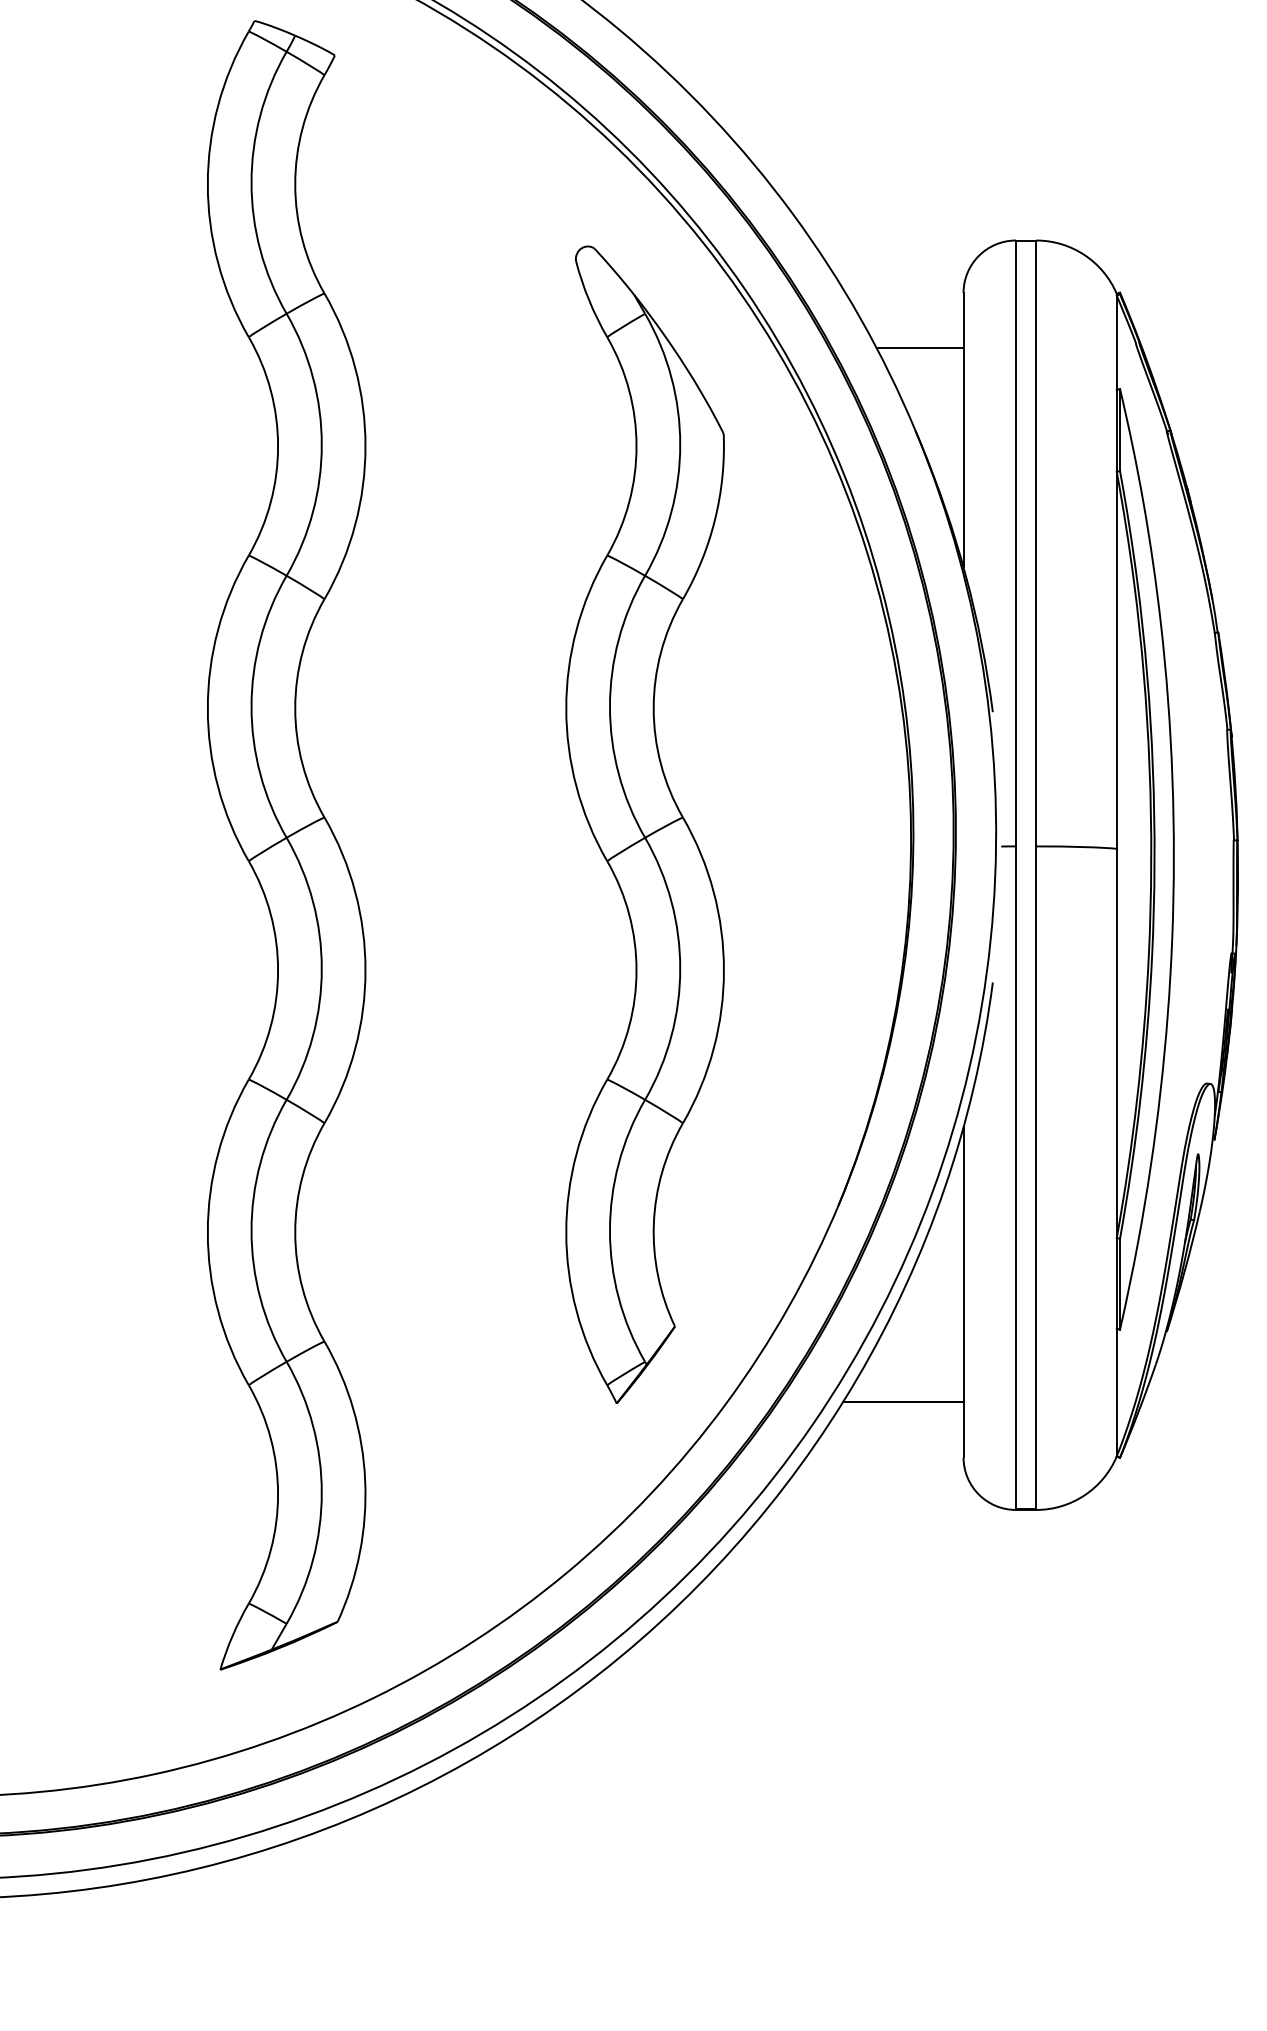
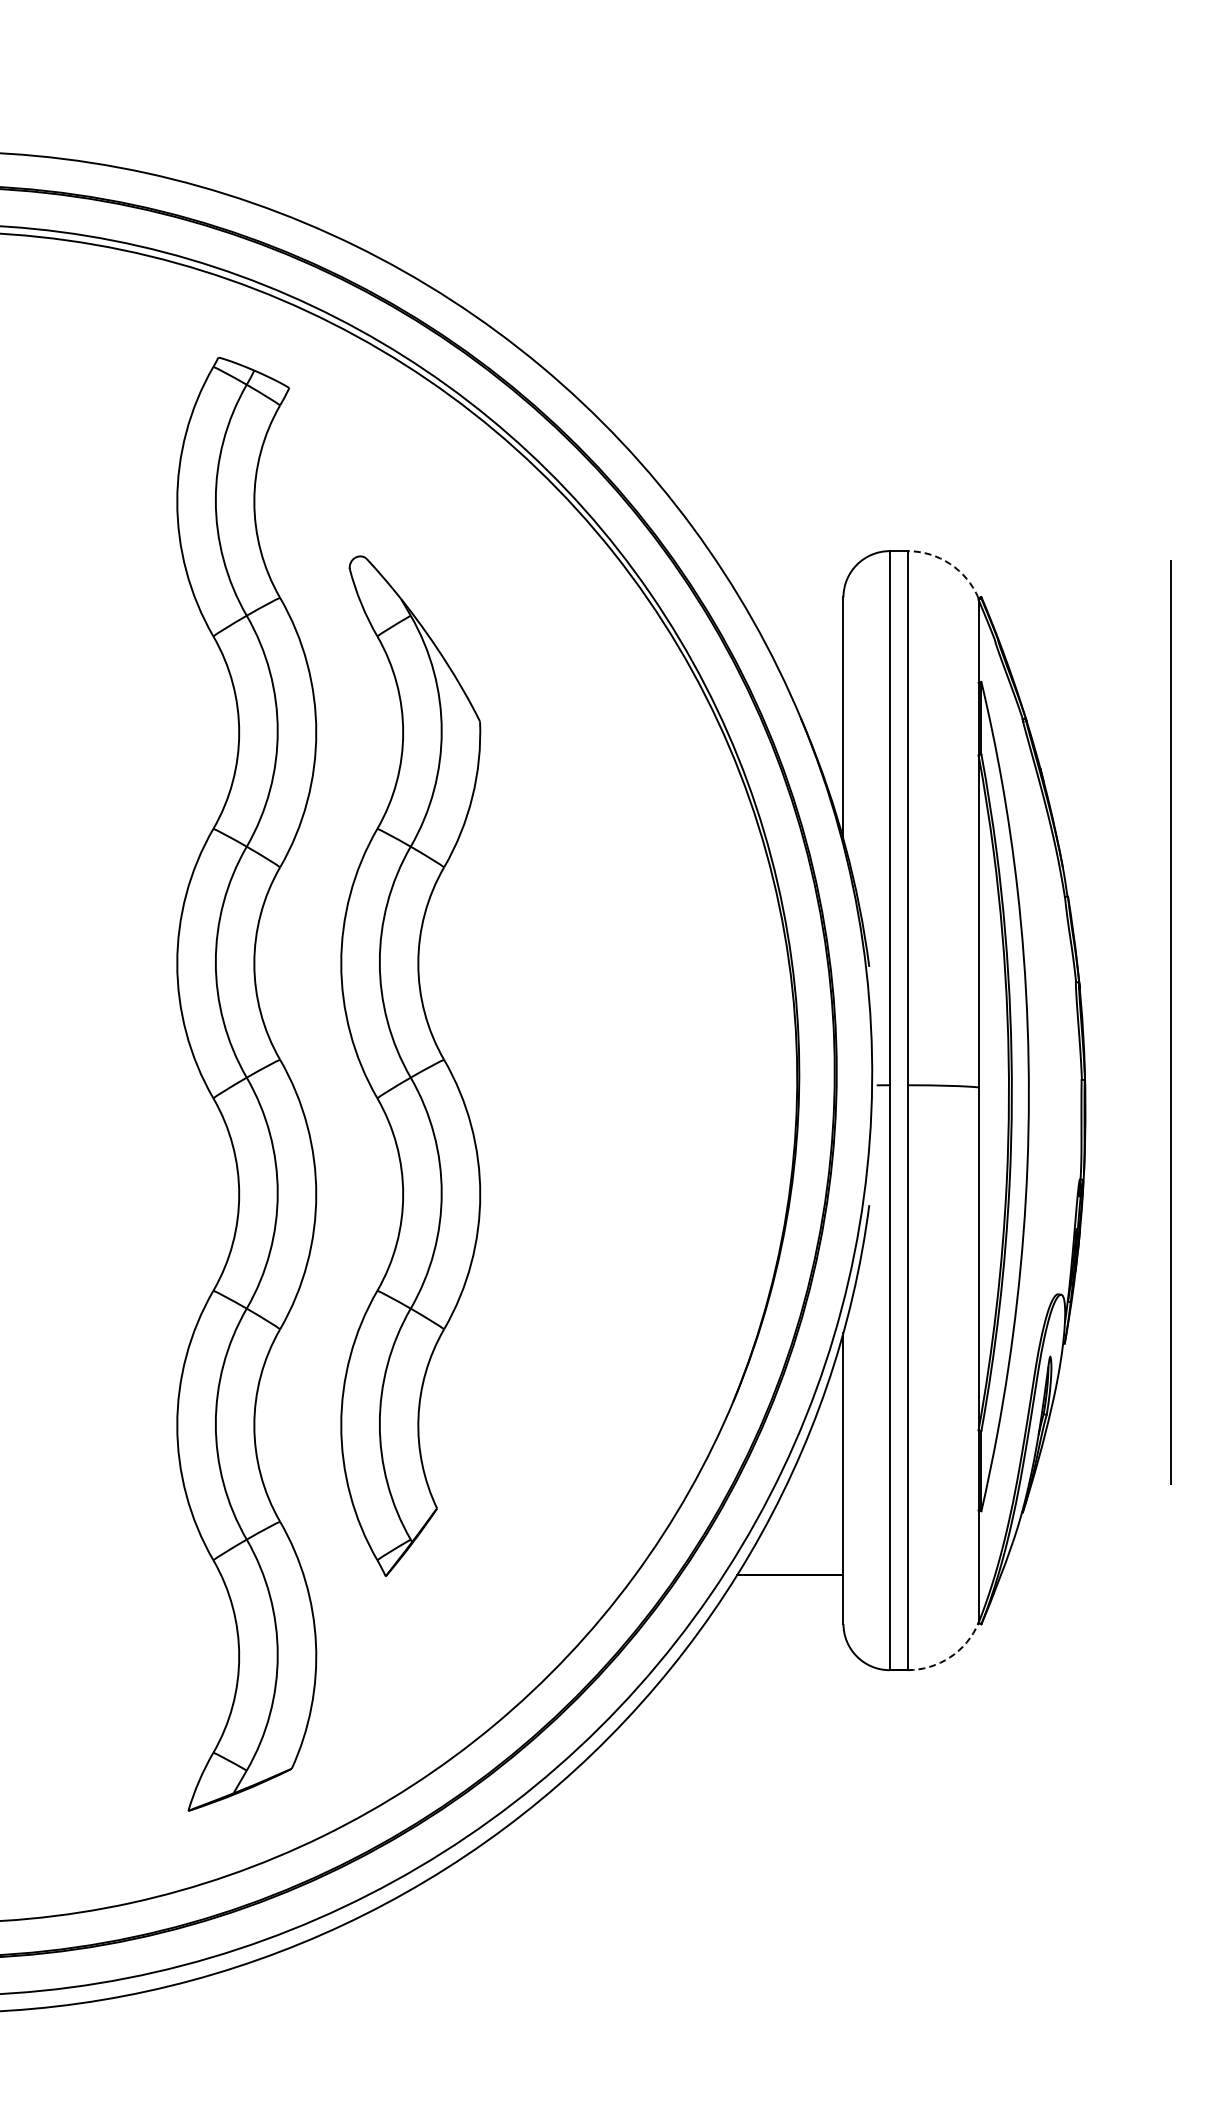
arc: (1084, 254) -> (950, 563), solid -> dashed
line: (919, 347) -> (804, 645), removed
part: (644, 823) -> (410, 1065), moved
arc: (1084, 1495) -> (950, 1657), solid -> dashed

